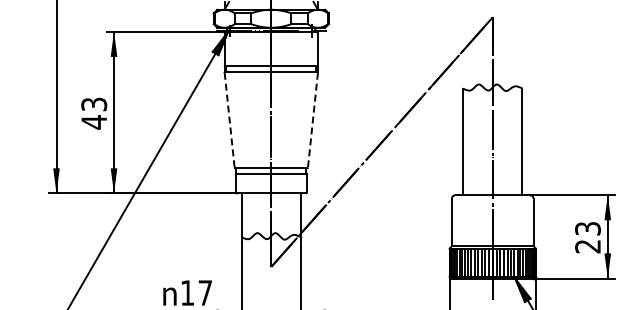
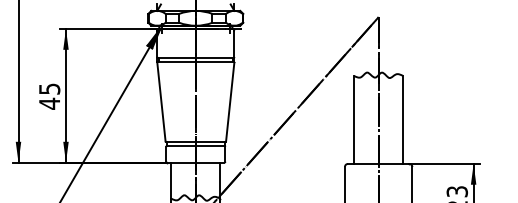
text: (93, 103) -> (49, 88), 43 -> 45
line: (229, 120) -> (161, 102), dashed -> solid
line: (312, 120) -> (229, 102), dashed -> solid

